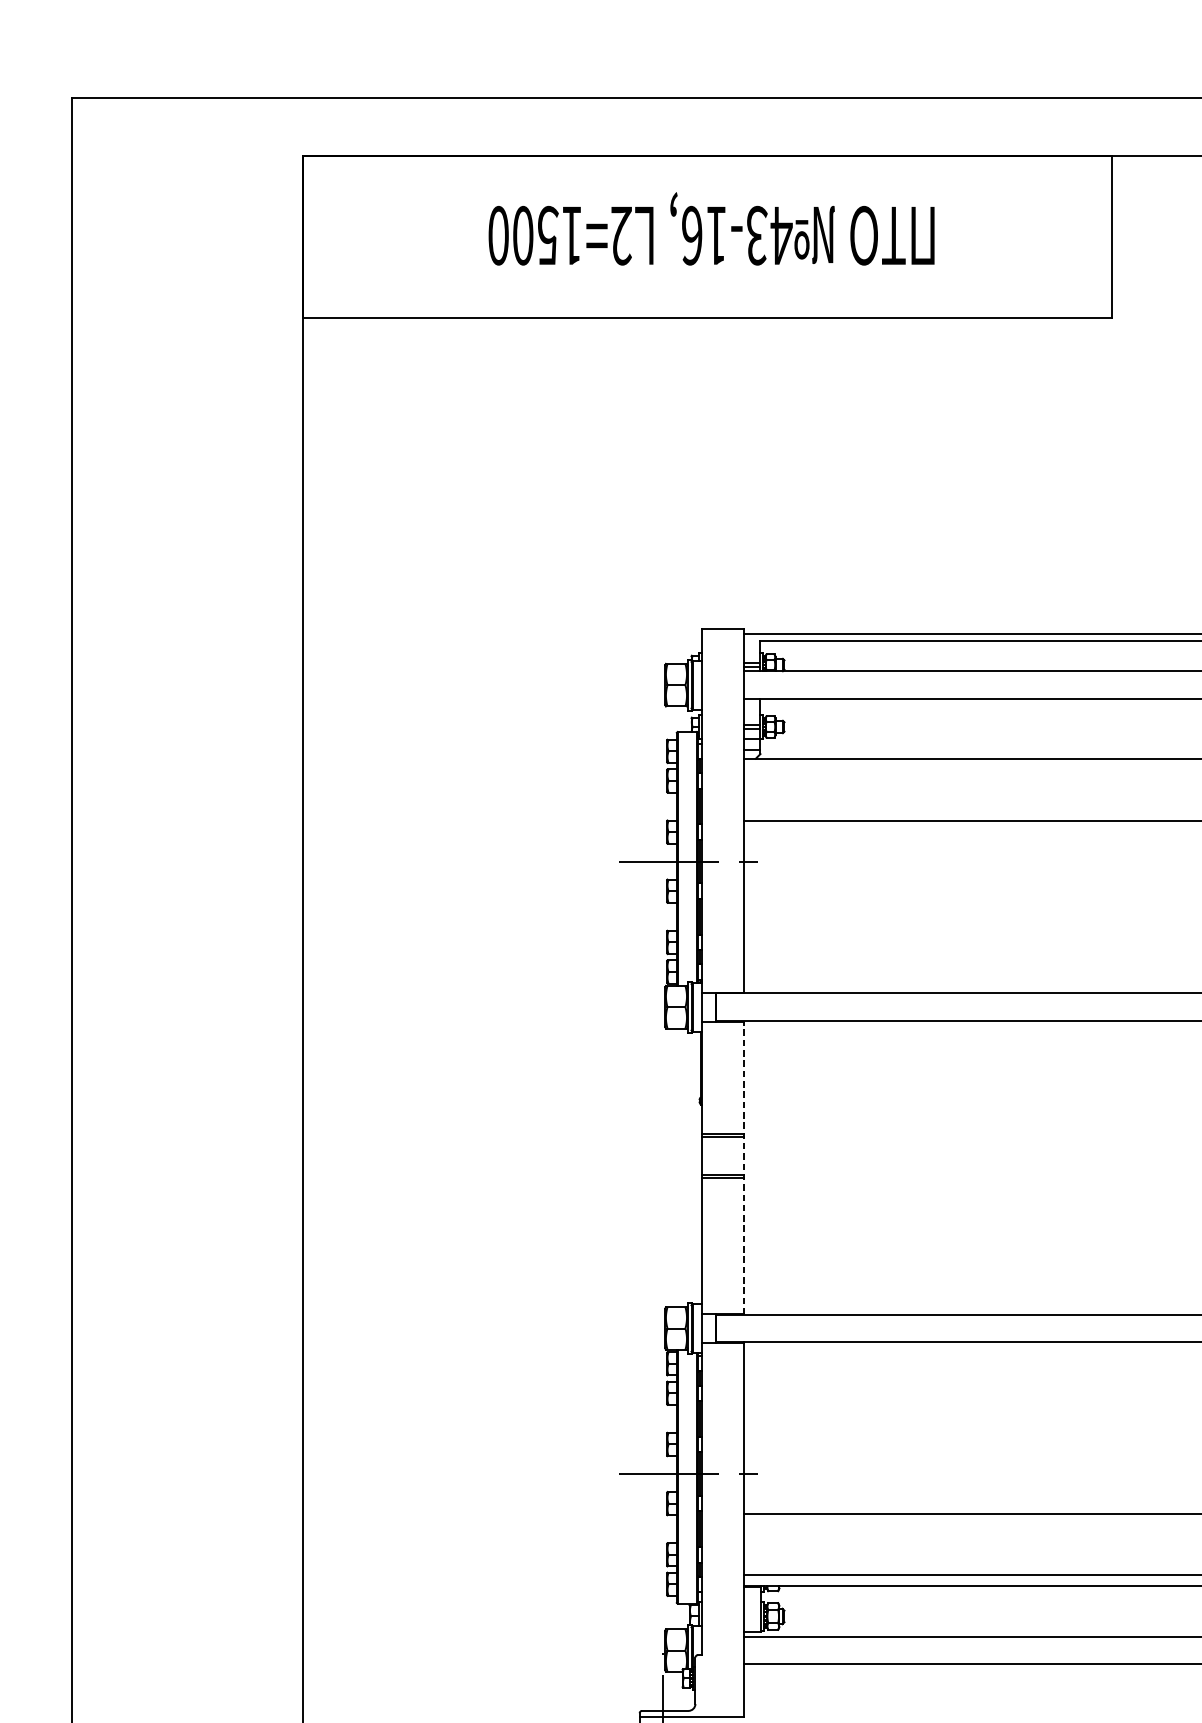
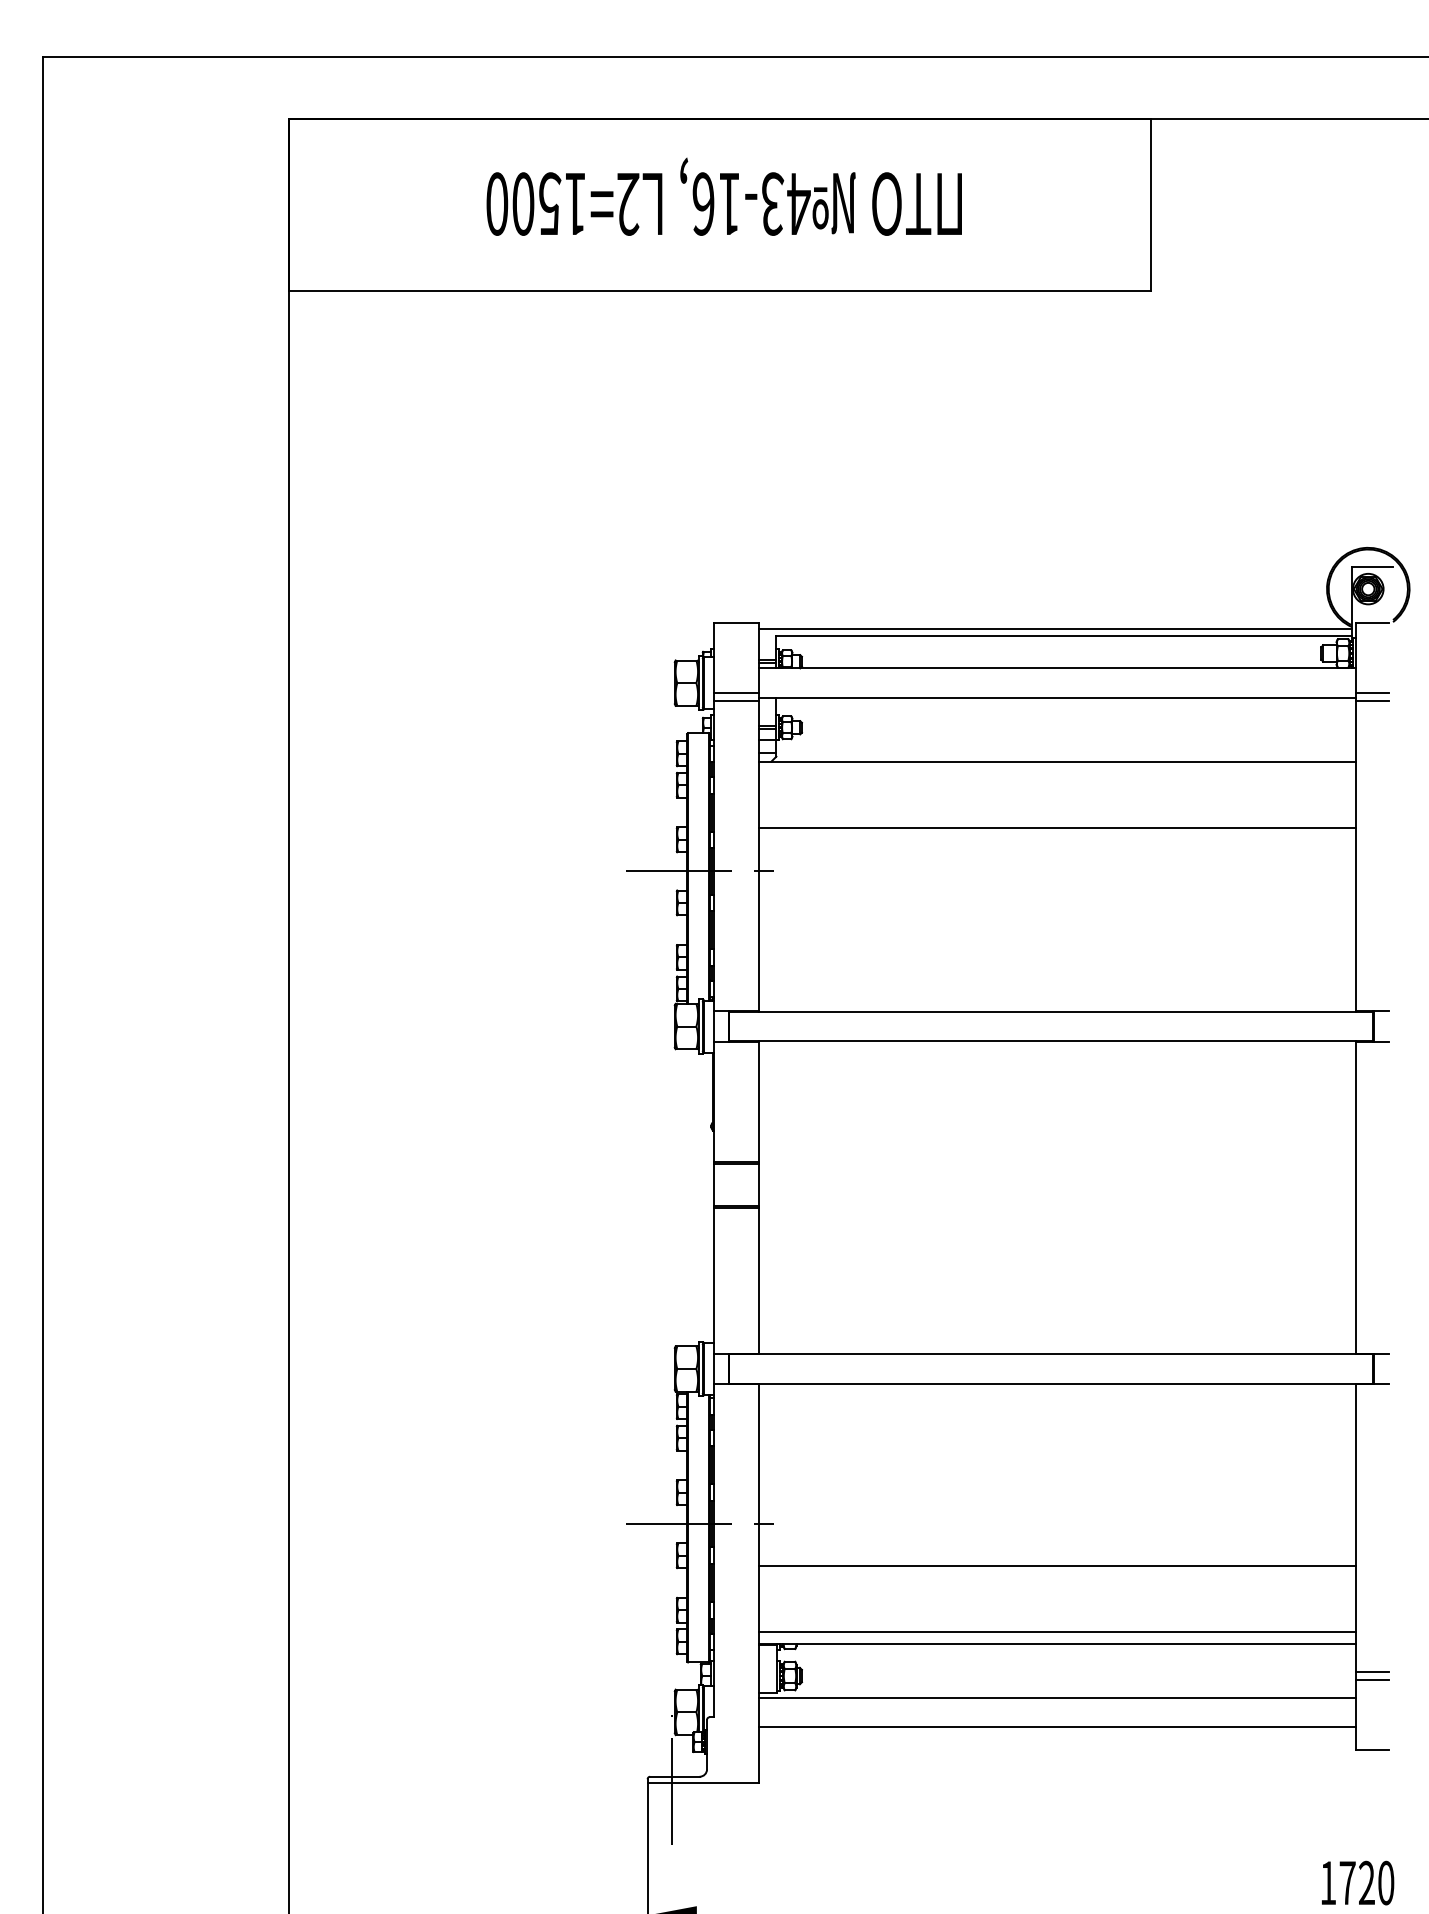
line: (723, 694) -> (736, 693), added
line: (723, 702) -> (736, 701), added
line: (744, 1167) -> (759, 1197), dashed -> solid

